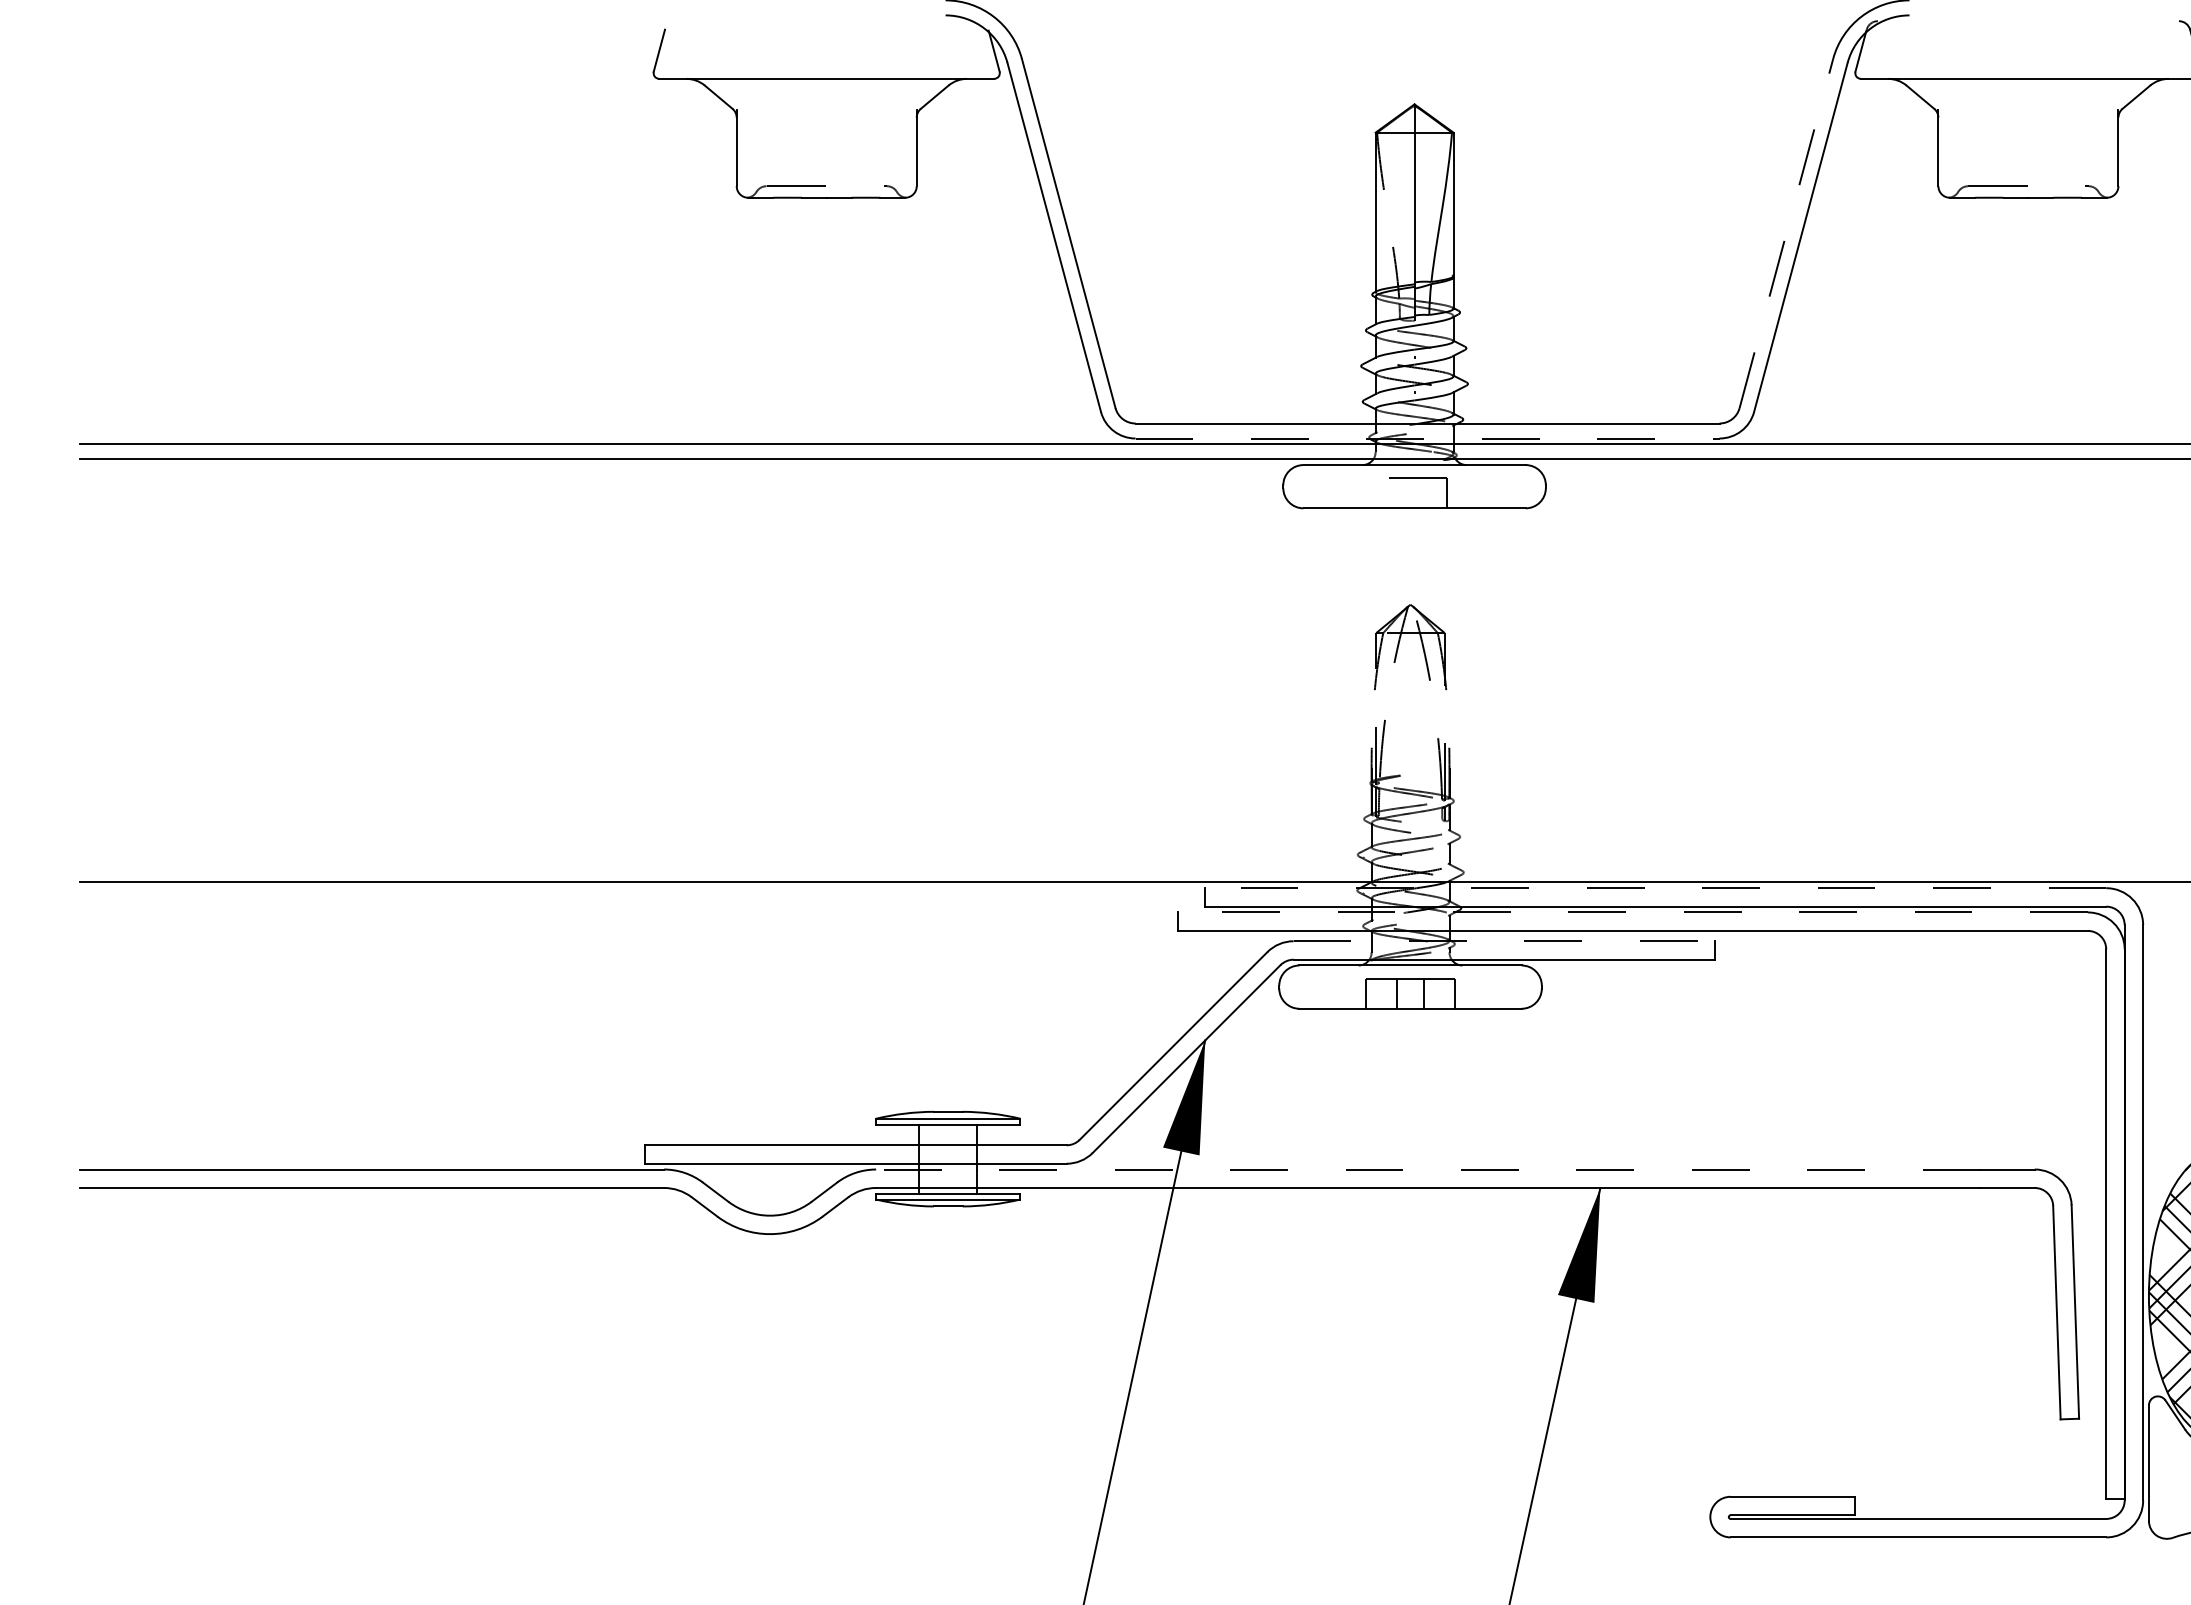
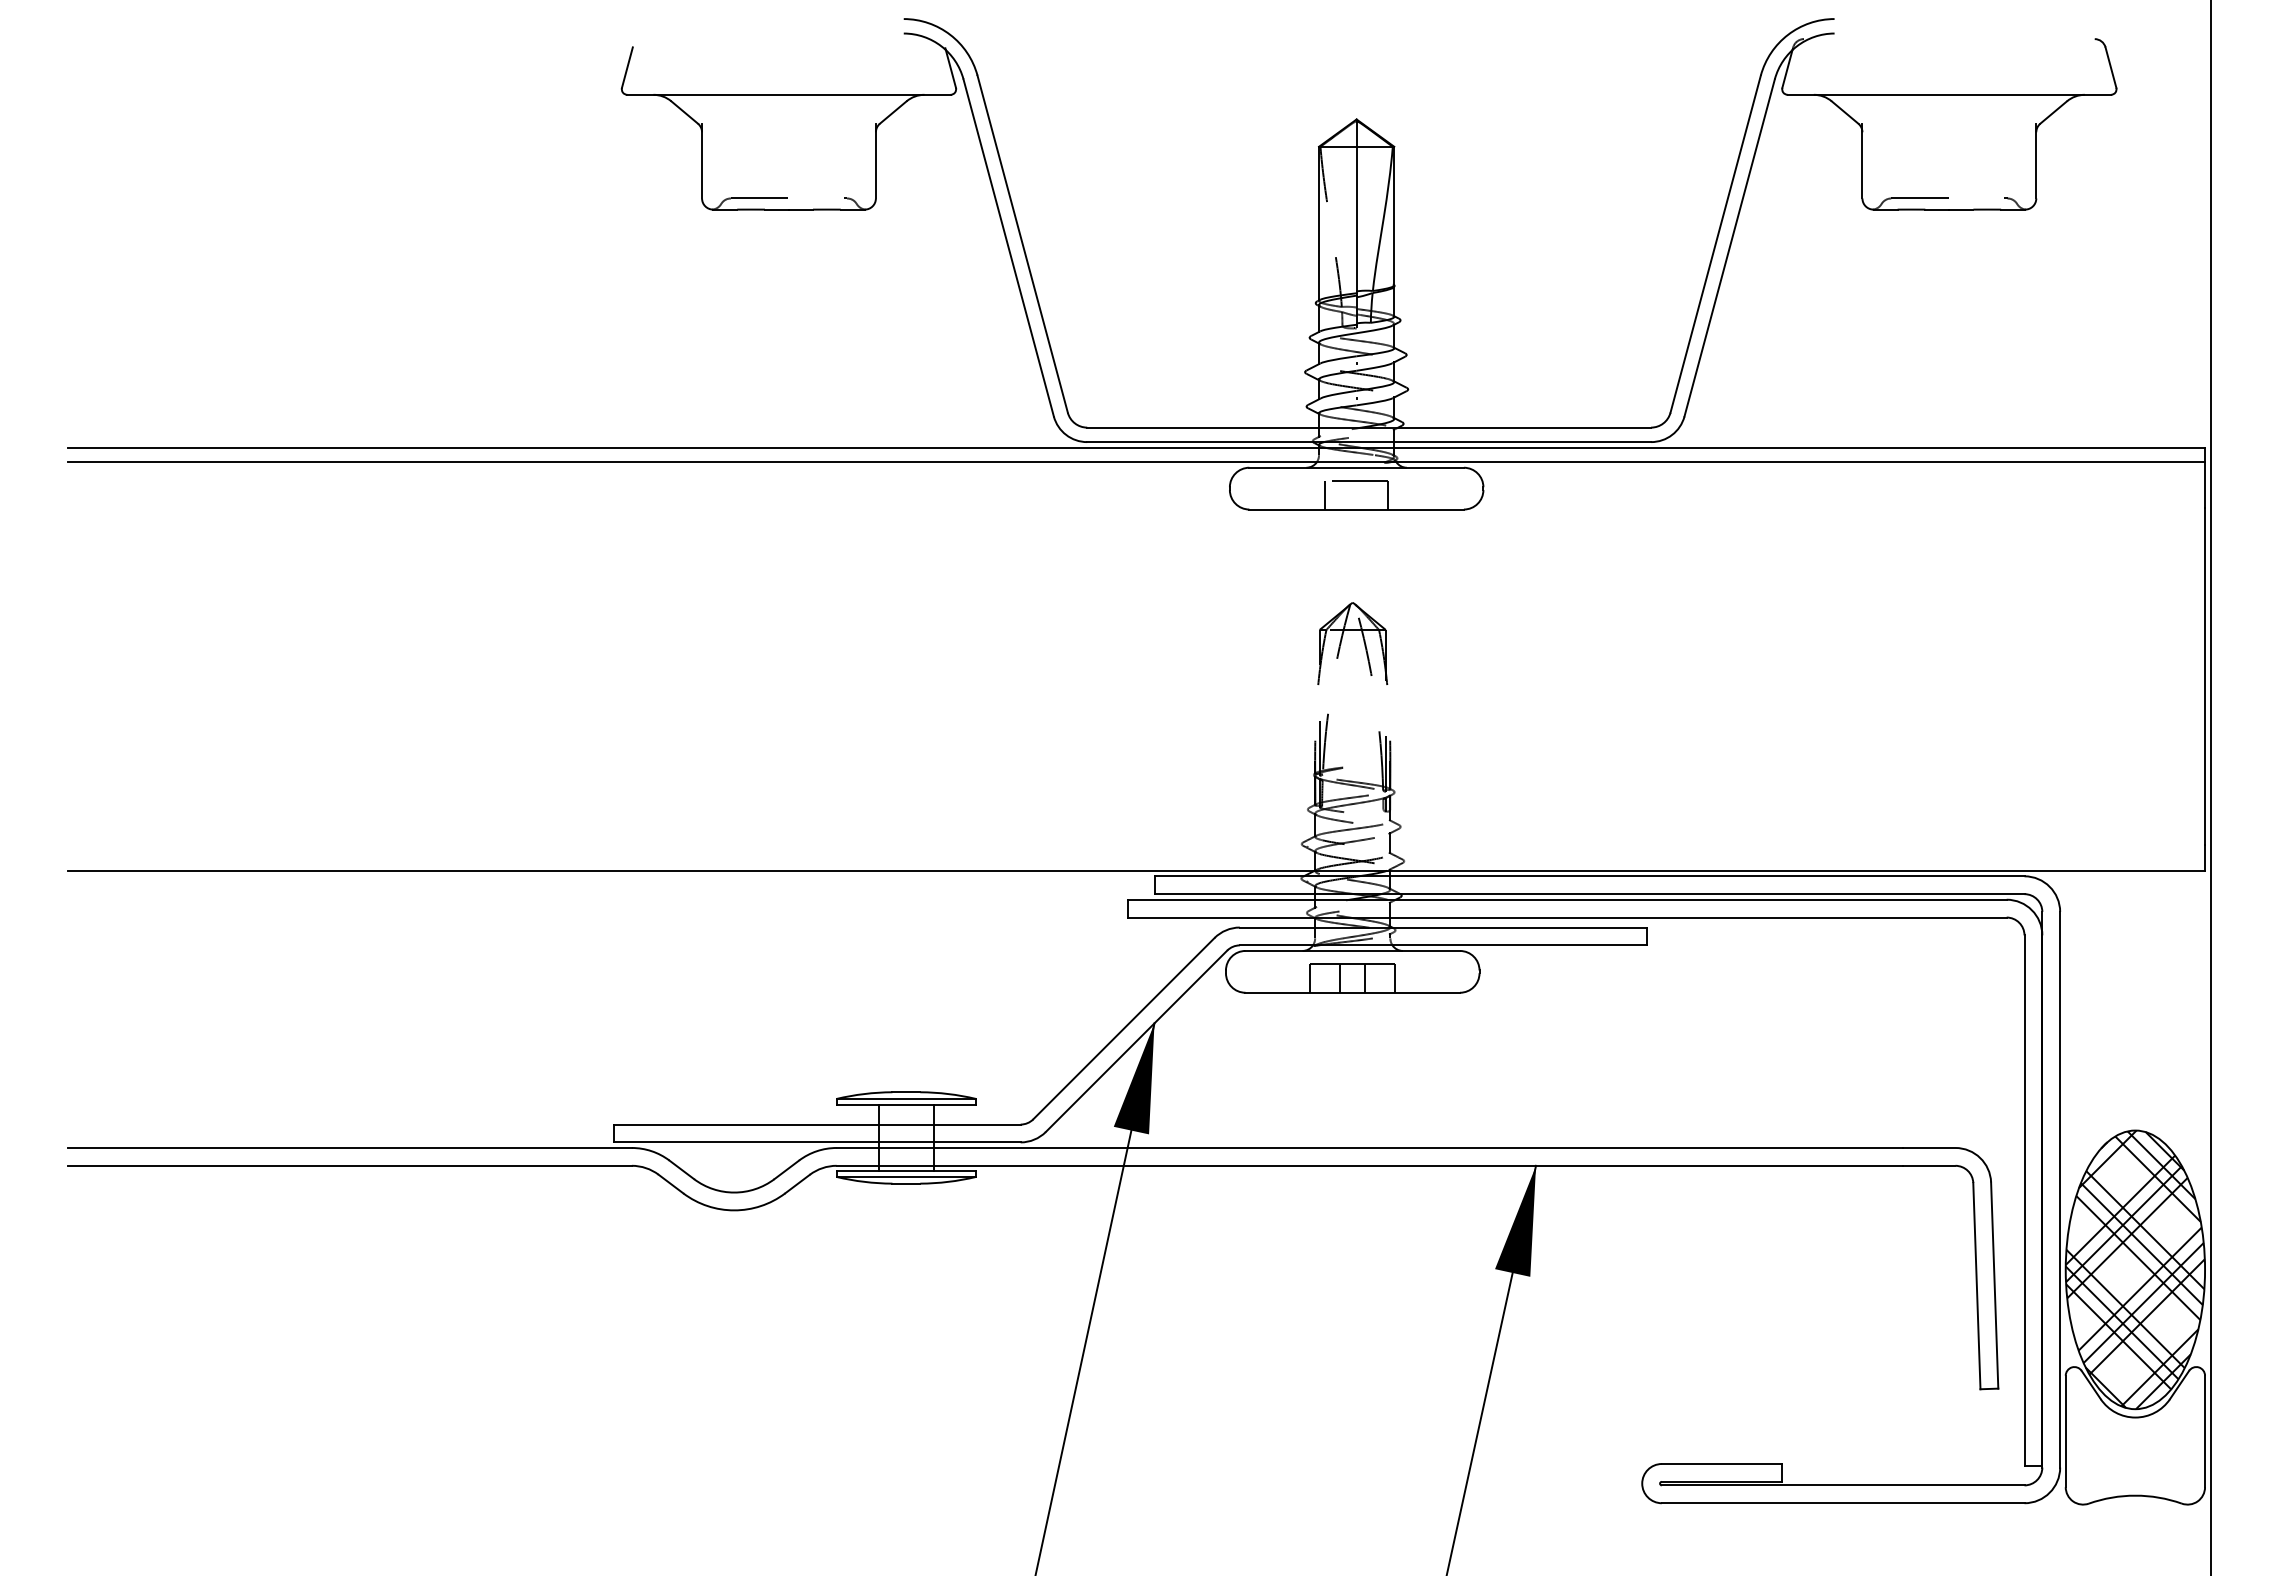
line: (1786, 233) -> (1715, 244), dashed -> solid
line: (1427, 438) -> (1369, 442), dashed -> solid
line: (1382, 492) -> (1325, 494), added
line: (1655, 888) -> (1589, 876), dashed -> solid
line: (1631, 912) -> (1566, 899), dashed -> solid
line: (1504, 941) -> (1443, 927), dashed -> solid
line: (1427, 1169) -> (1369, 1147), dashed -> solid

